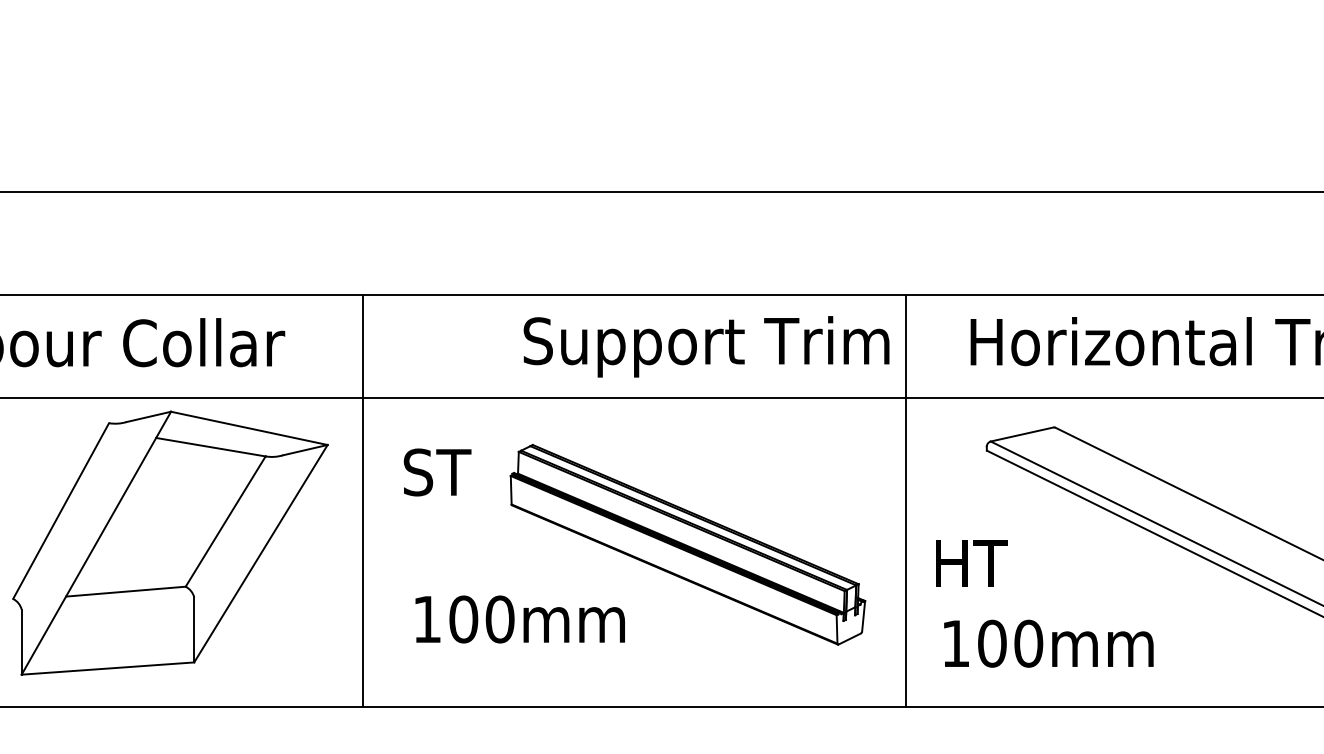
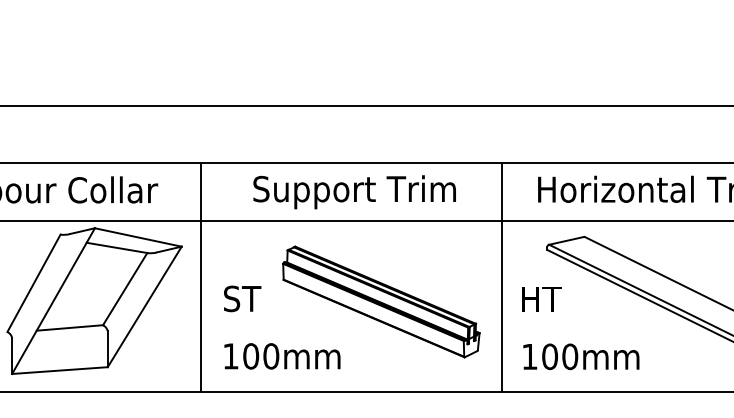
text: (706, 347) -> (354, 192), moved
text: (437, 471) -> (242, 298), moved
text: (971, 563) -> (541, 299), moved
text: (520, 619) -> (282, 356), moved

